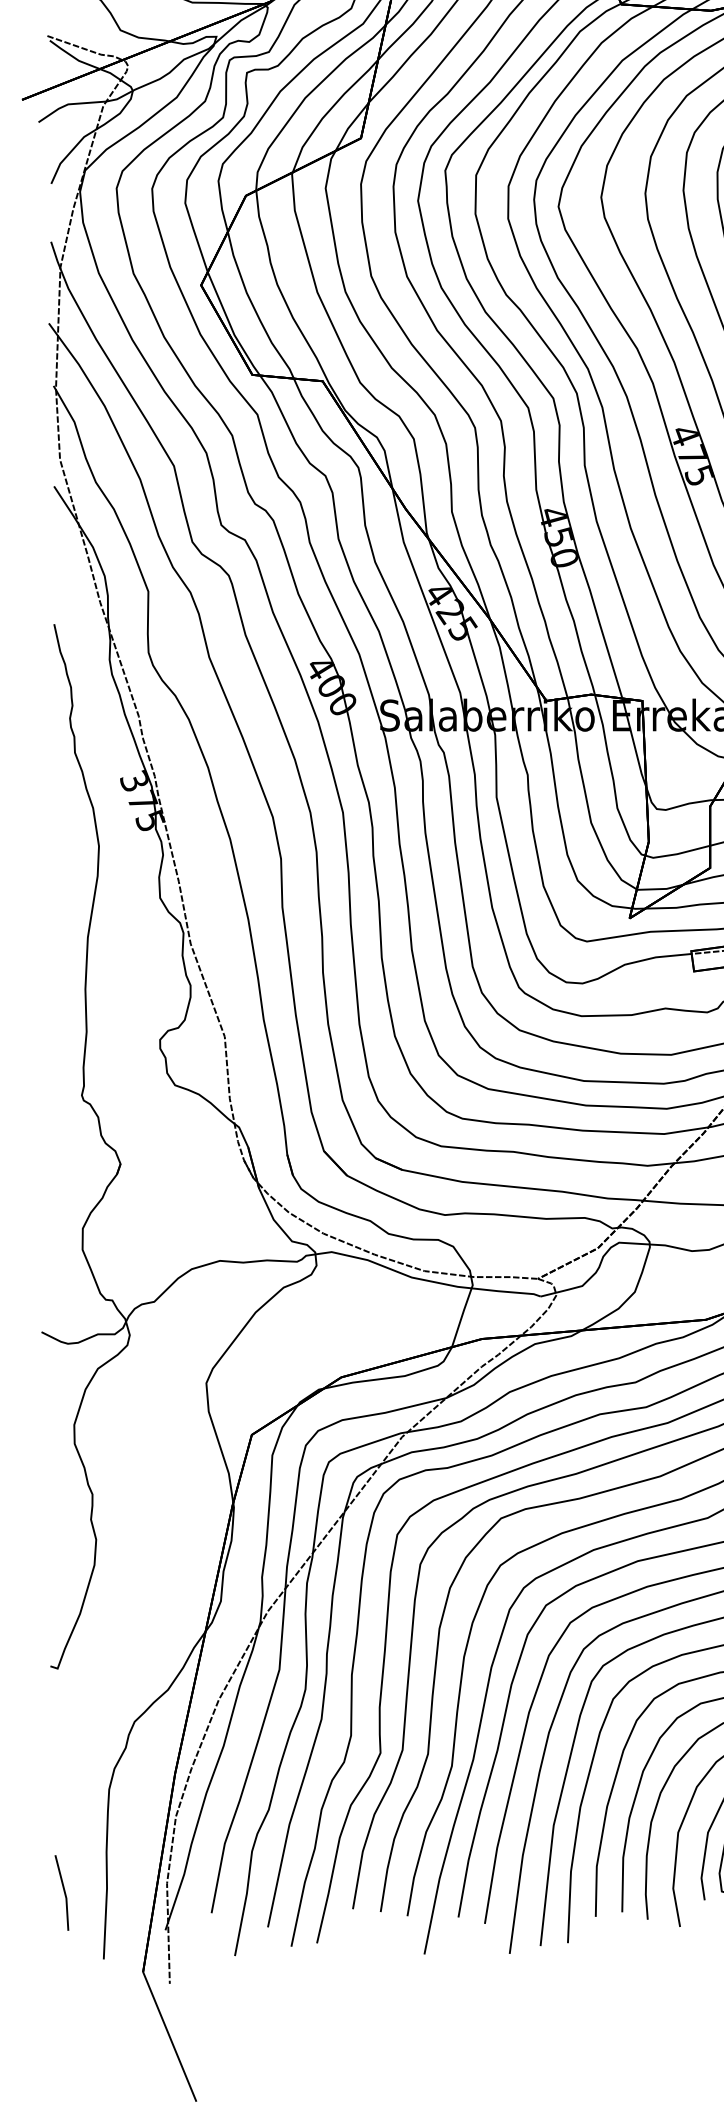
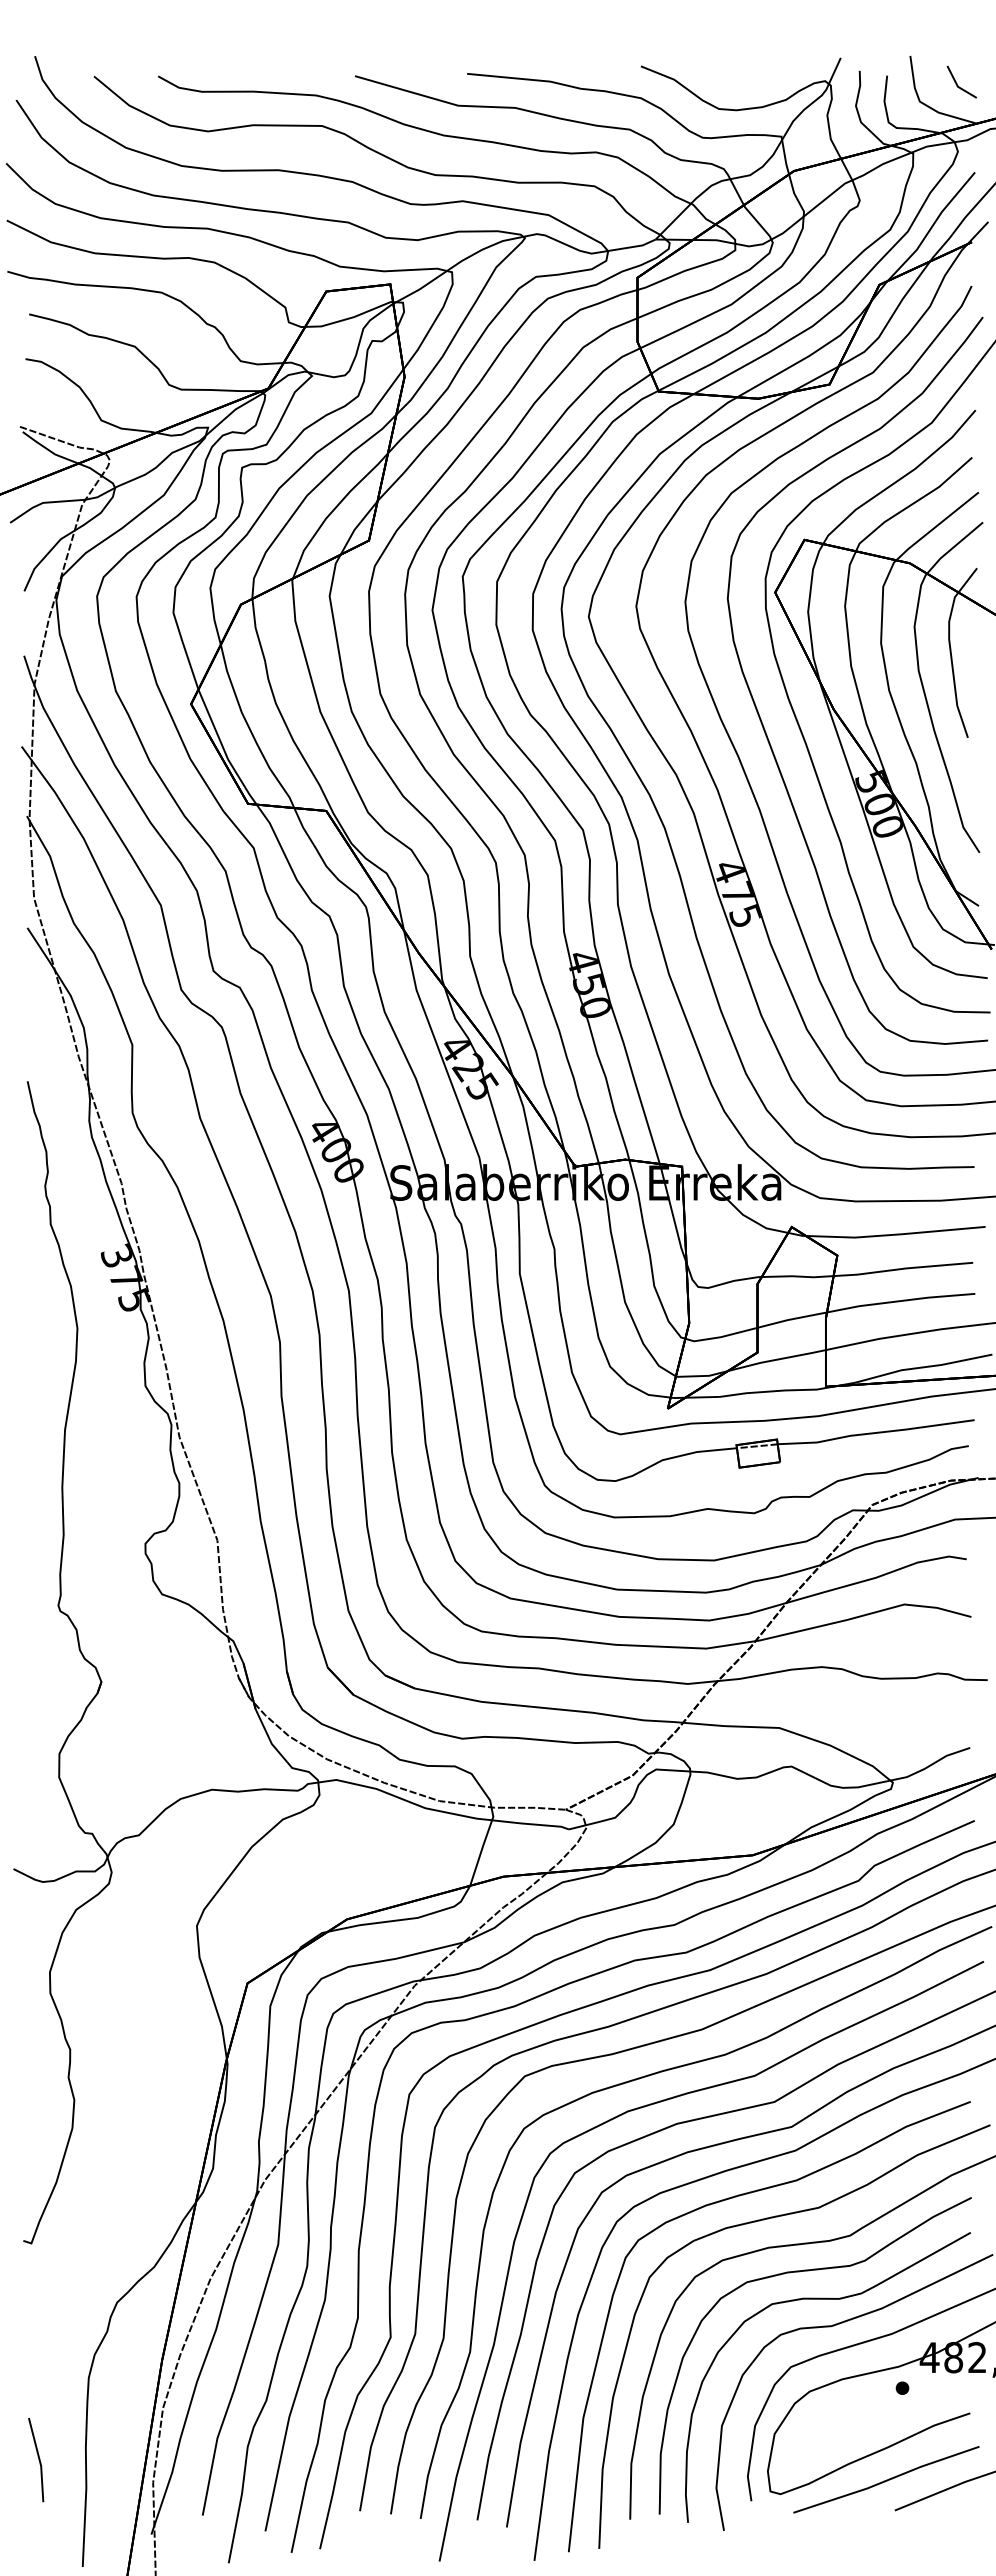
line: (64, 1893) -> (38, 2460), moved

